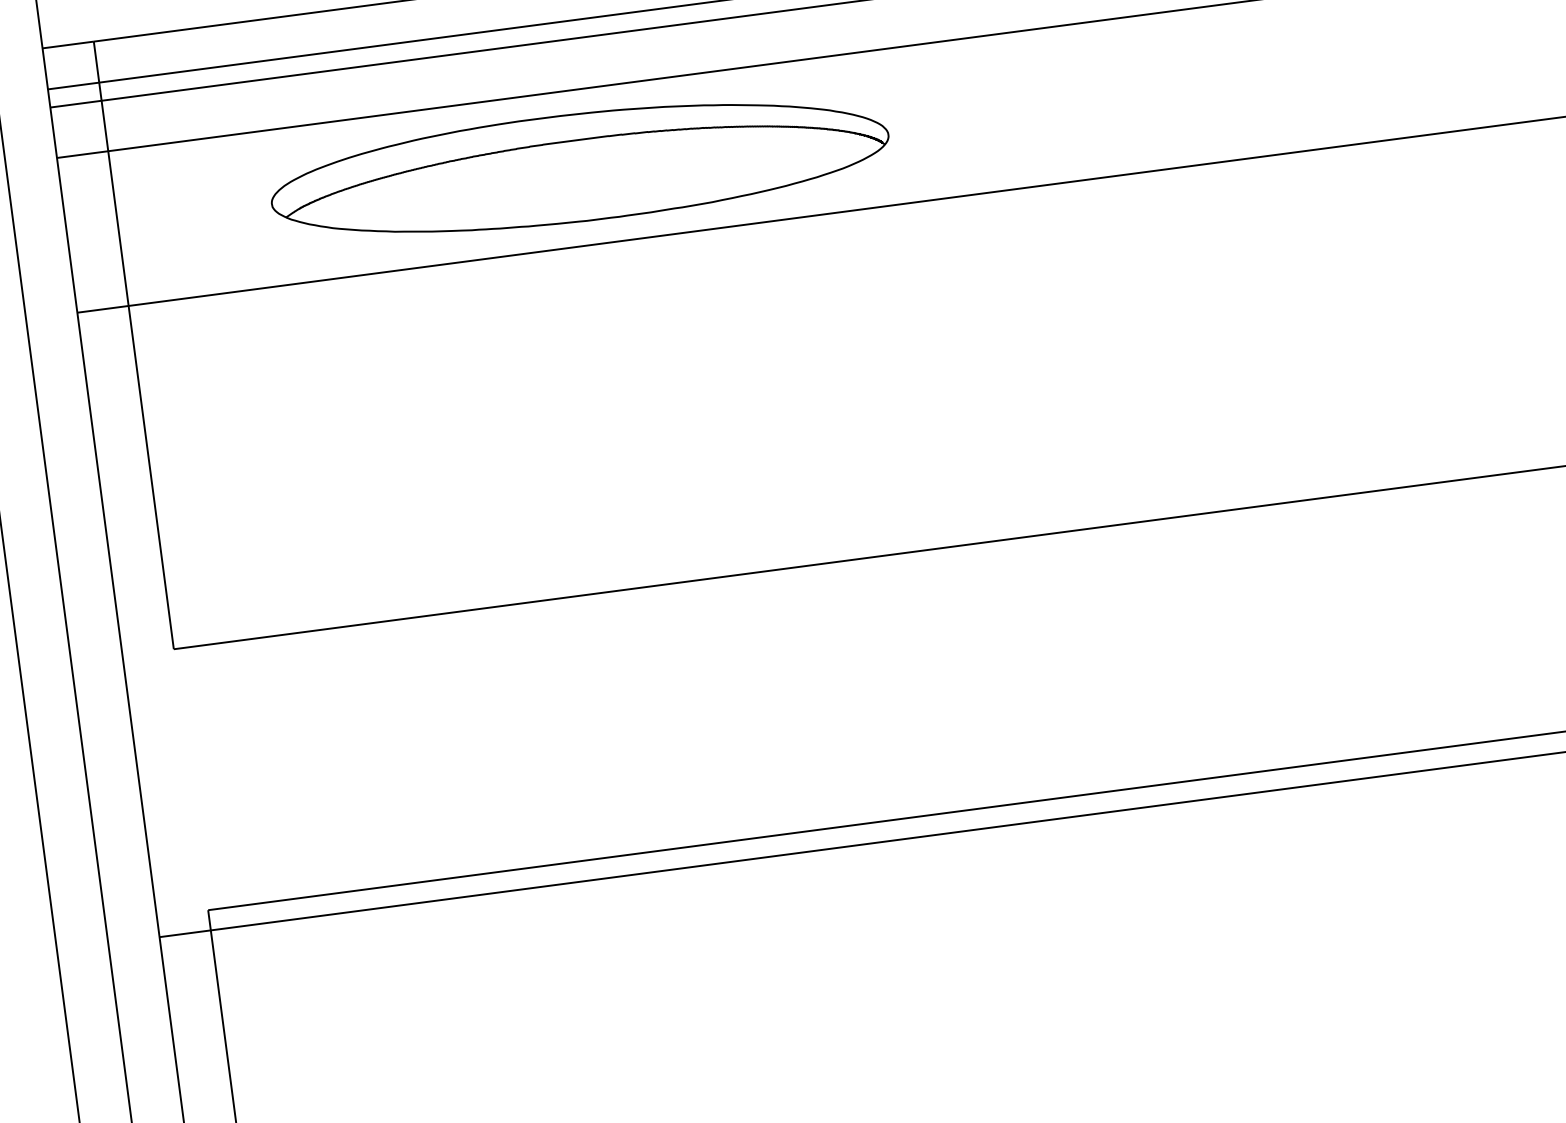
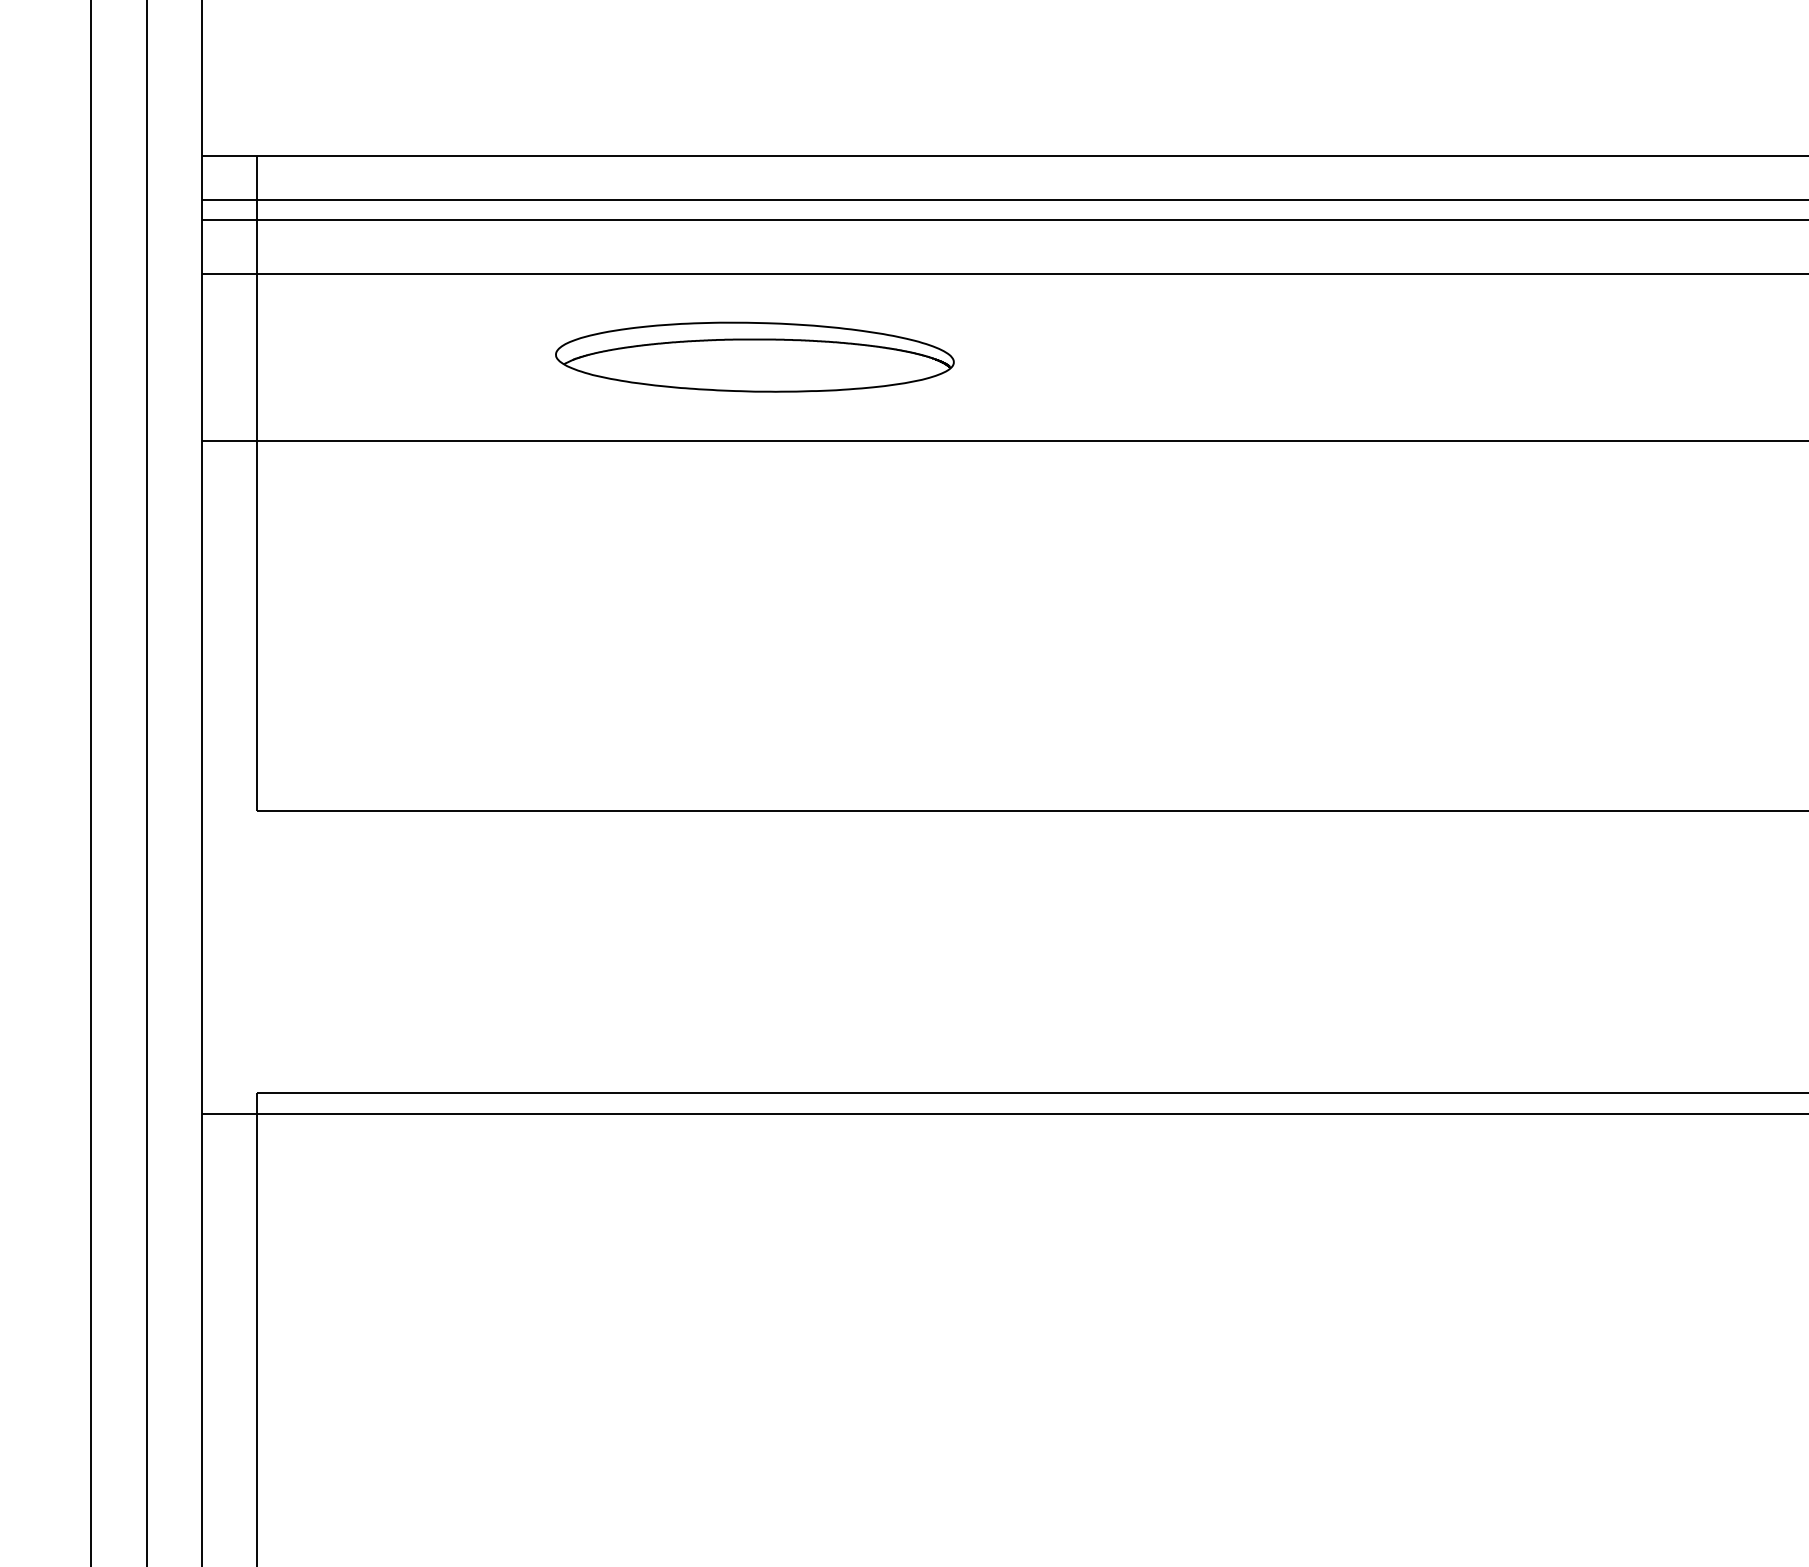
part: (579, 166) -> (754, 356), size x0.6

